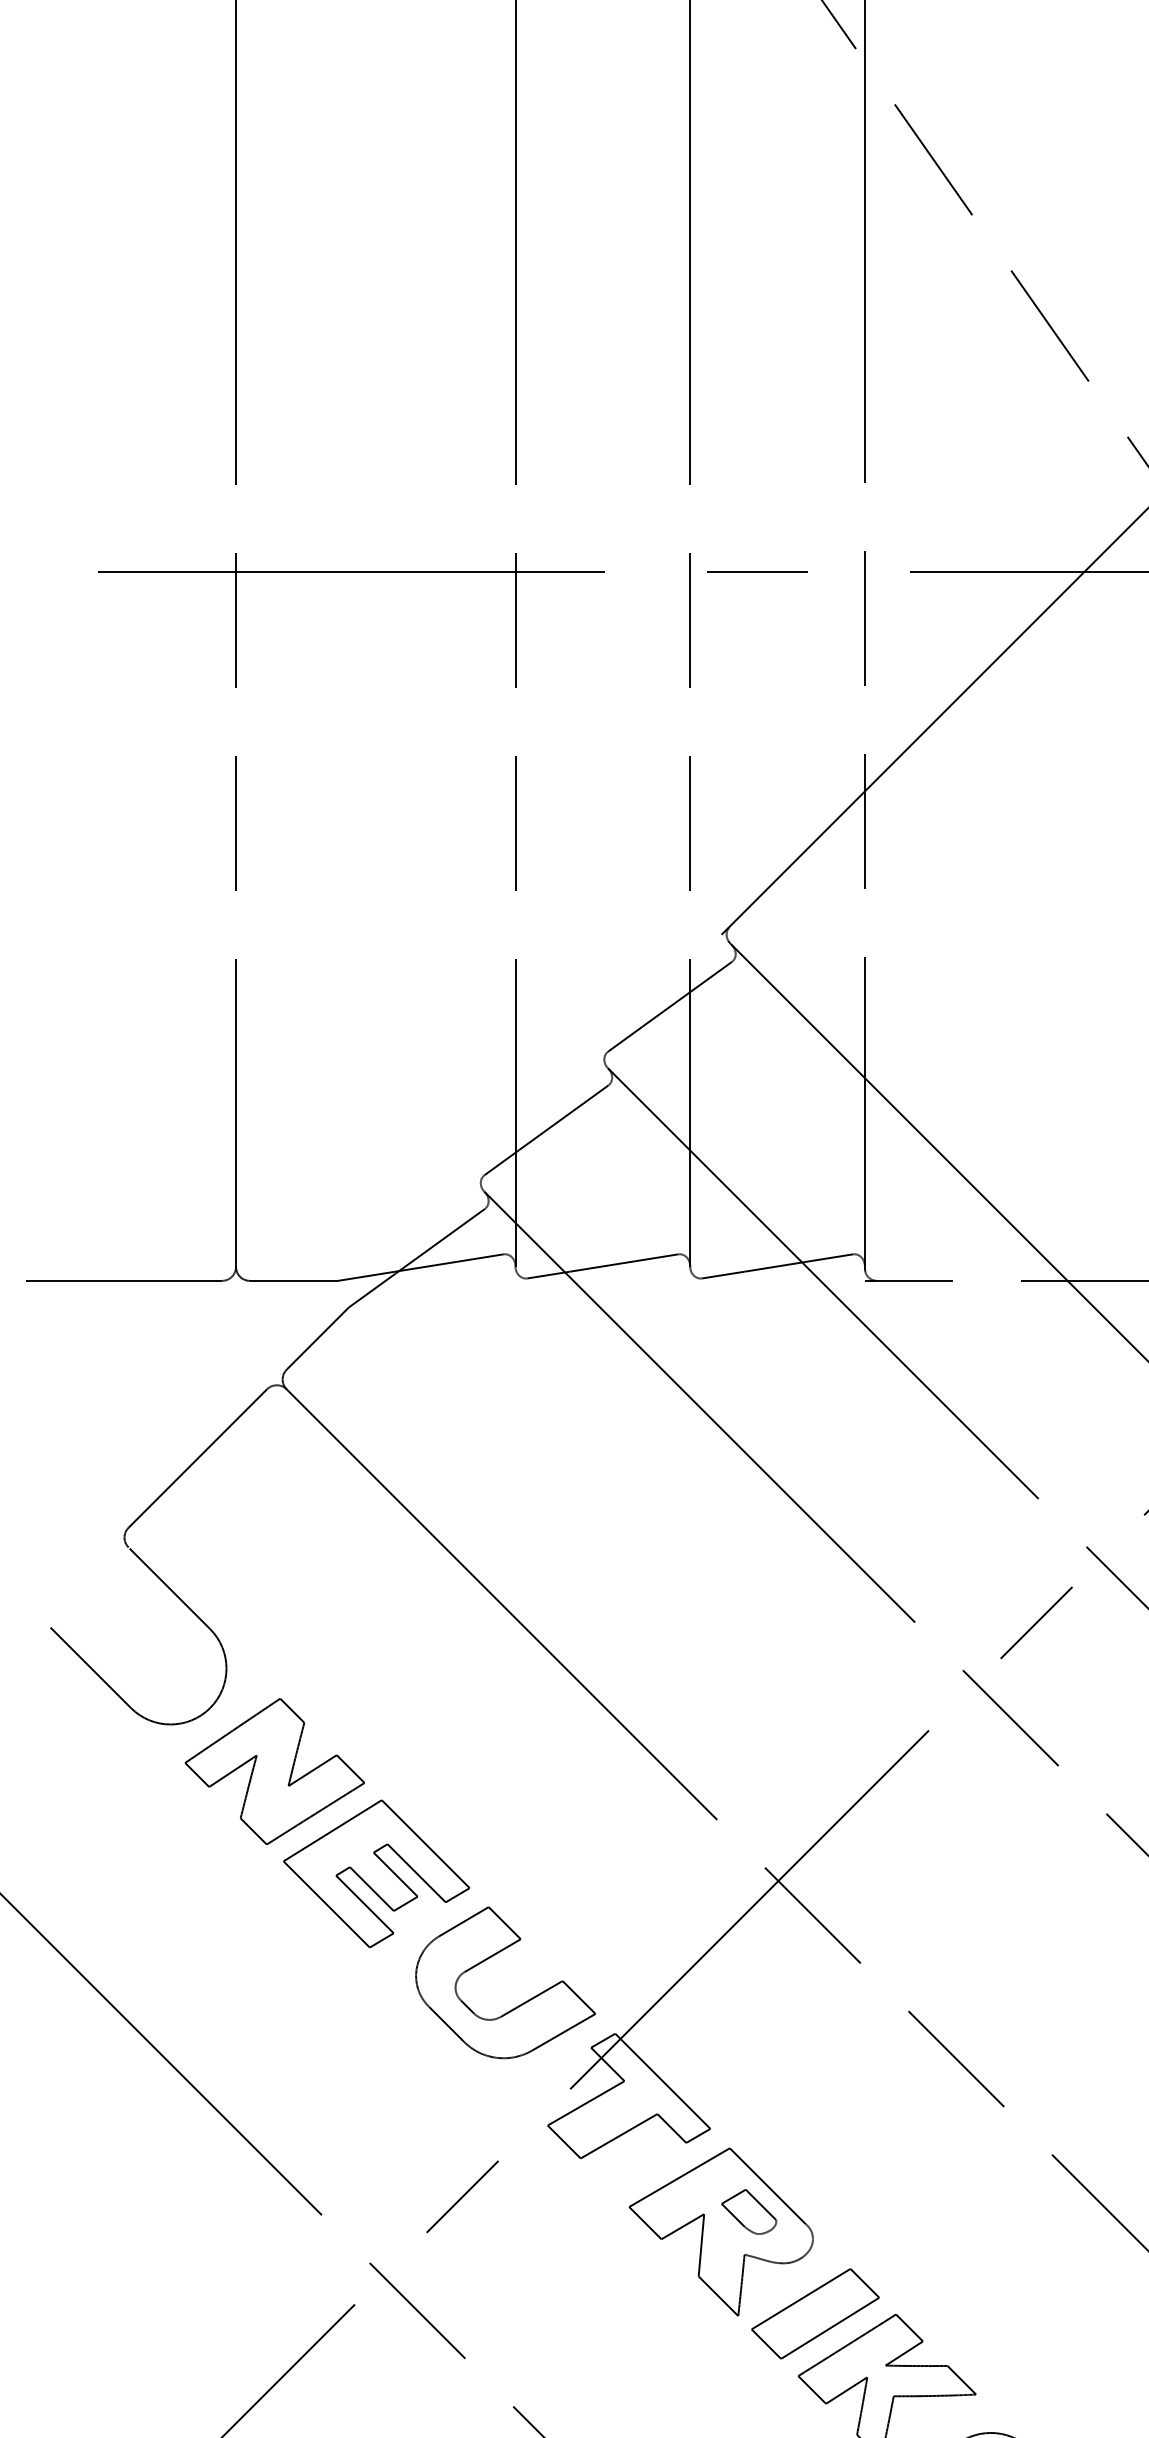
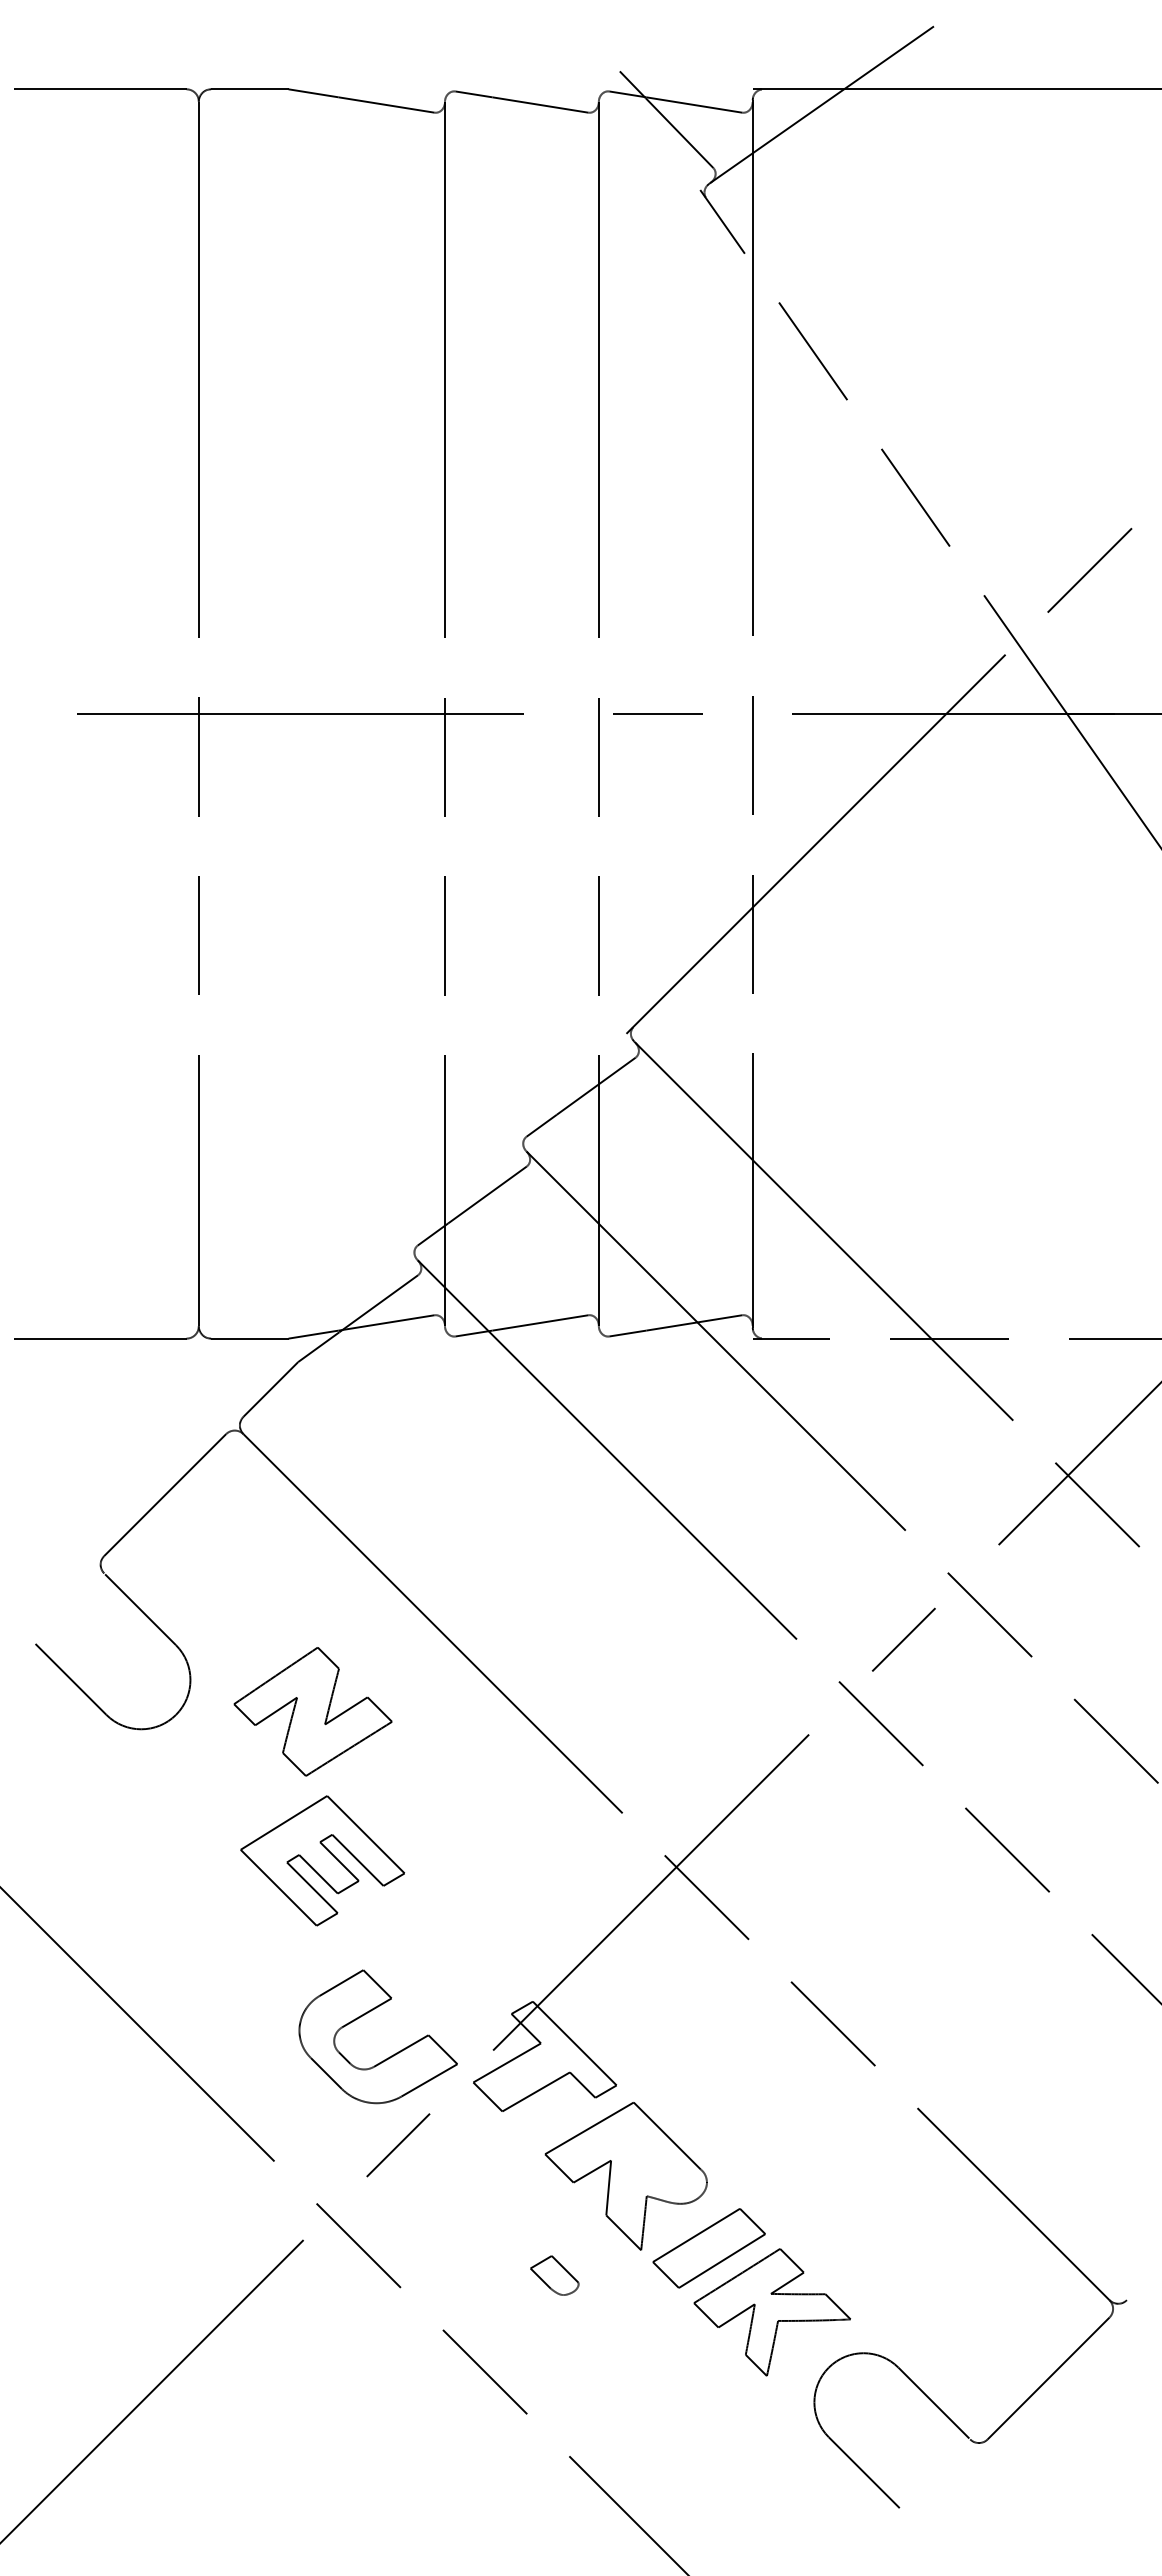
part: (274, 1771) -> (312, 1711), moved
part: (518, 2005) -> (389, 2056), moved
part: (748, 2211) -> (554, 2275), moved

